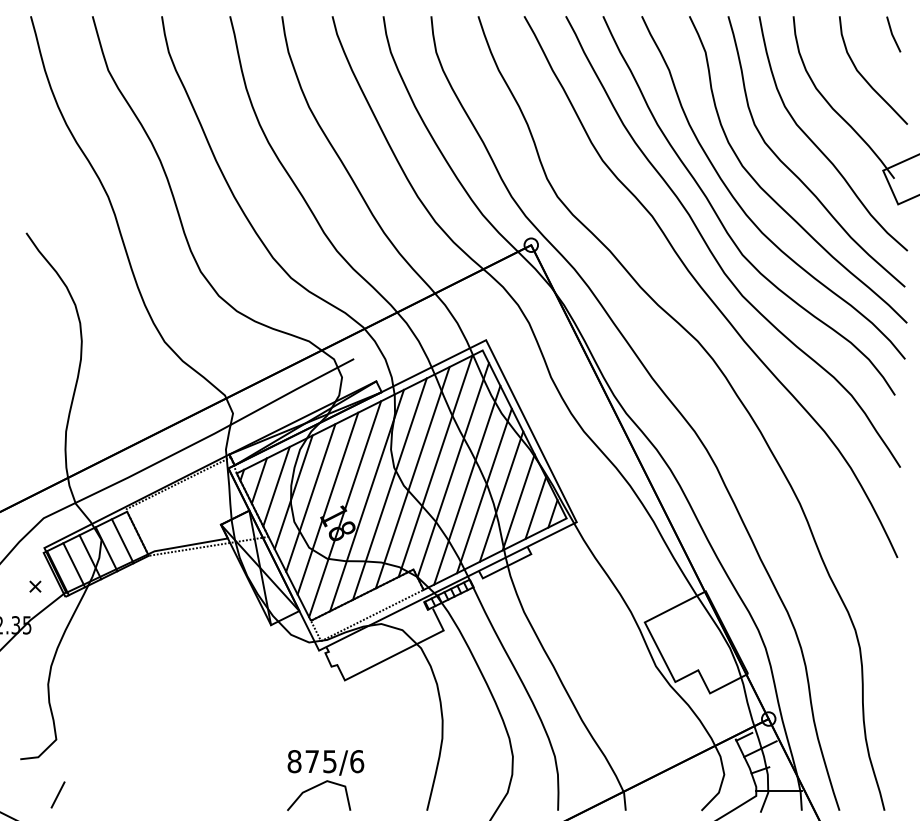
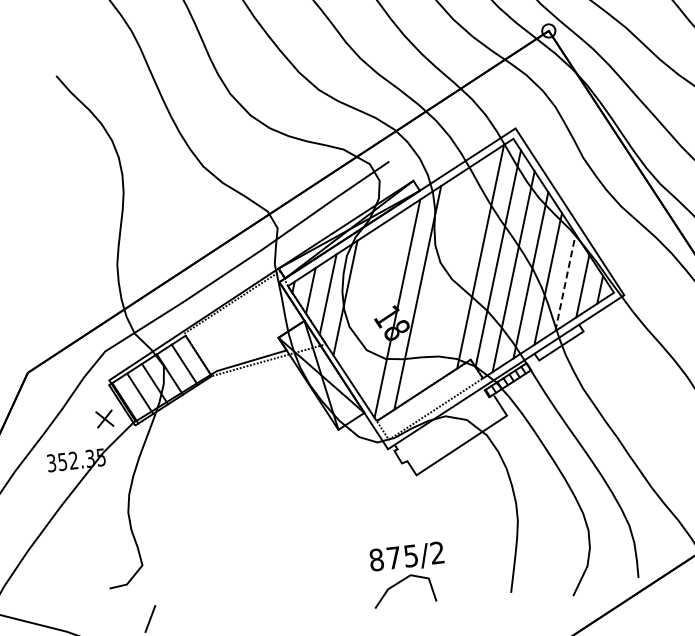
line: (412, 477) -> (459, 270), removed
line: (389, 488) -> (438, 283), removed
line: (310, 497) -> (362, 301), removed
line: (518, 502) -> (565, 282), solid -> dashed
line: (327, 503) -> (379, 305), removed
part: (35, 586) -> (104, 418), size x1.6
text: (357, 761) -> (437, 552), 875/6 -> 875/2

